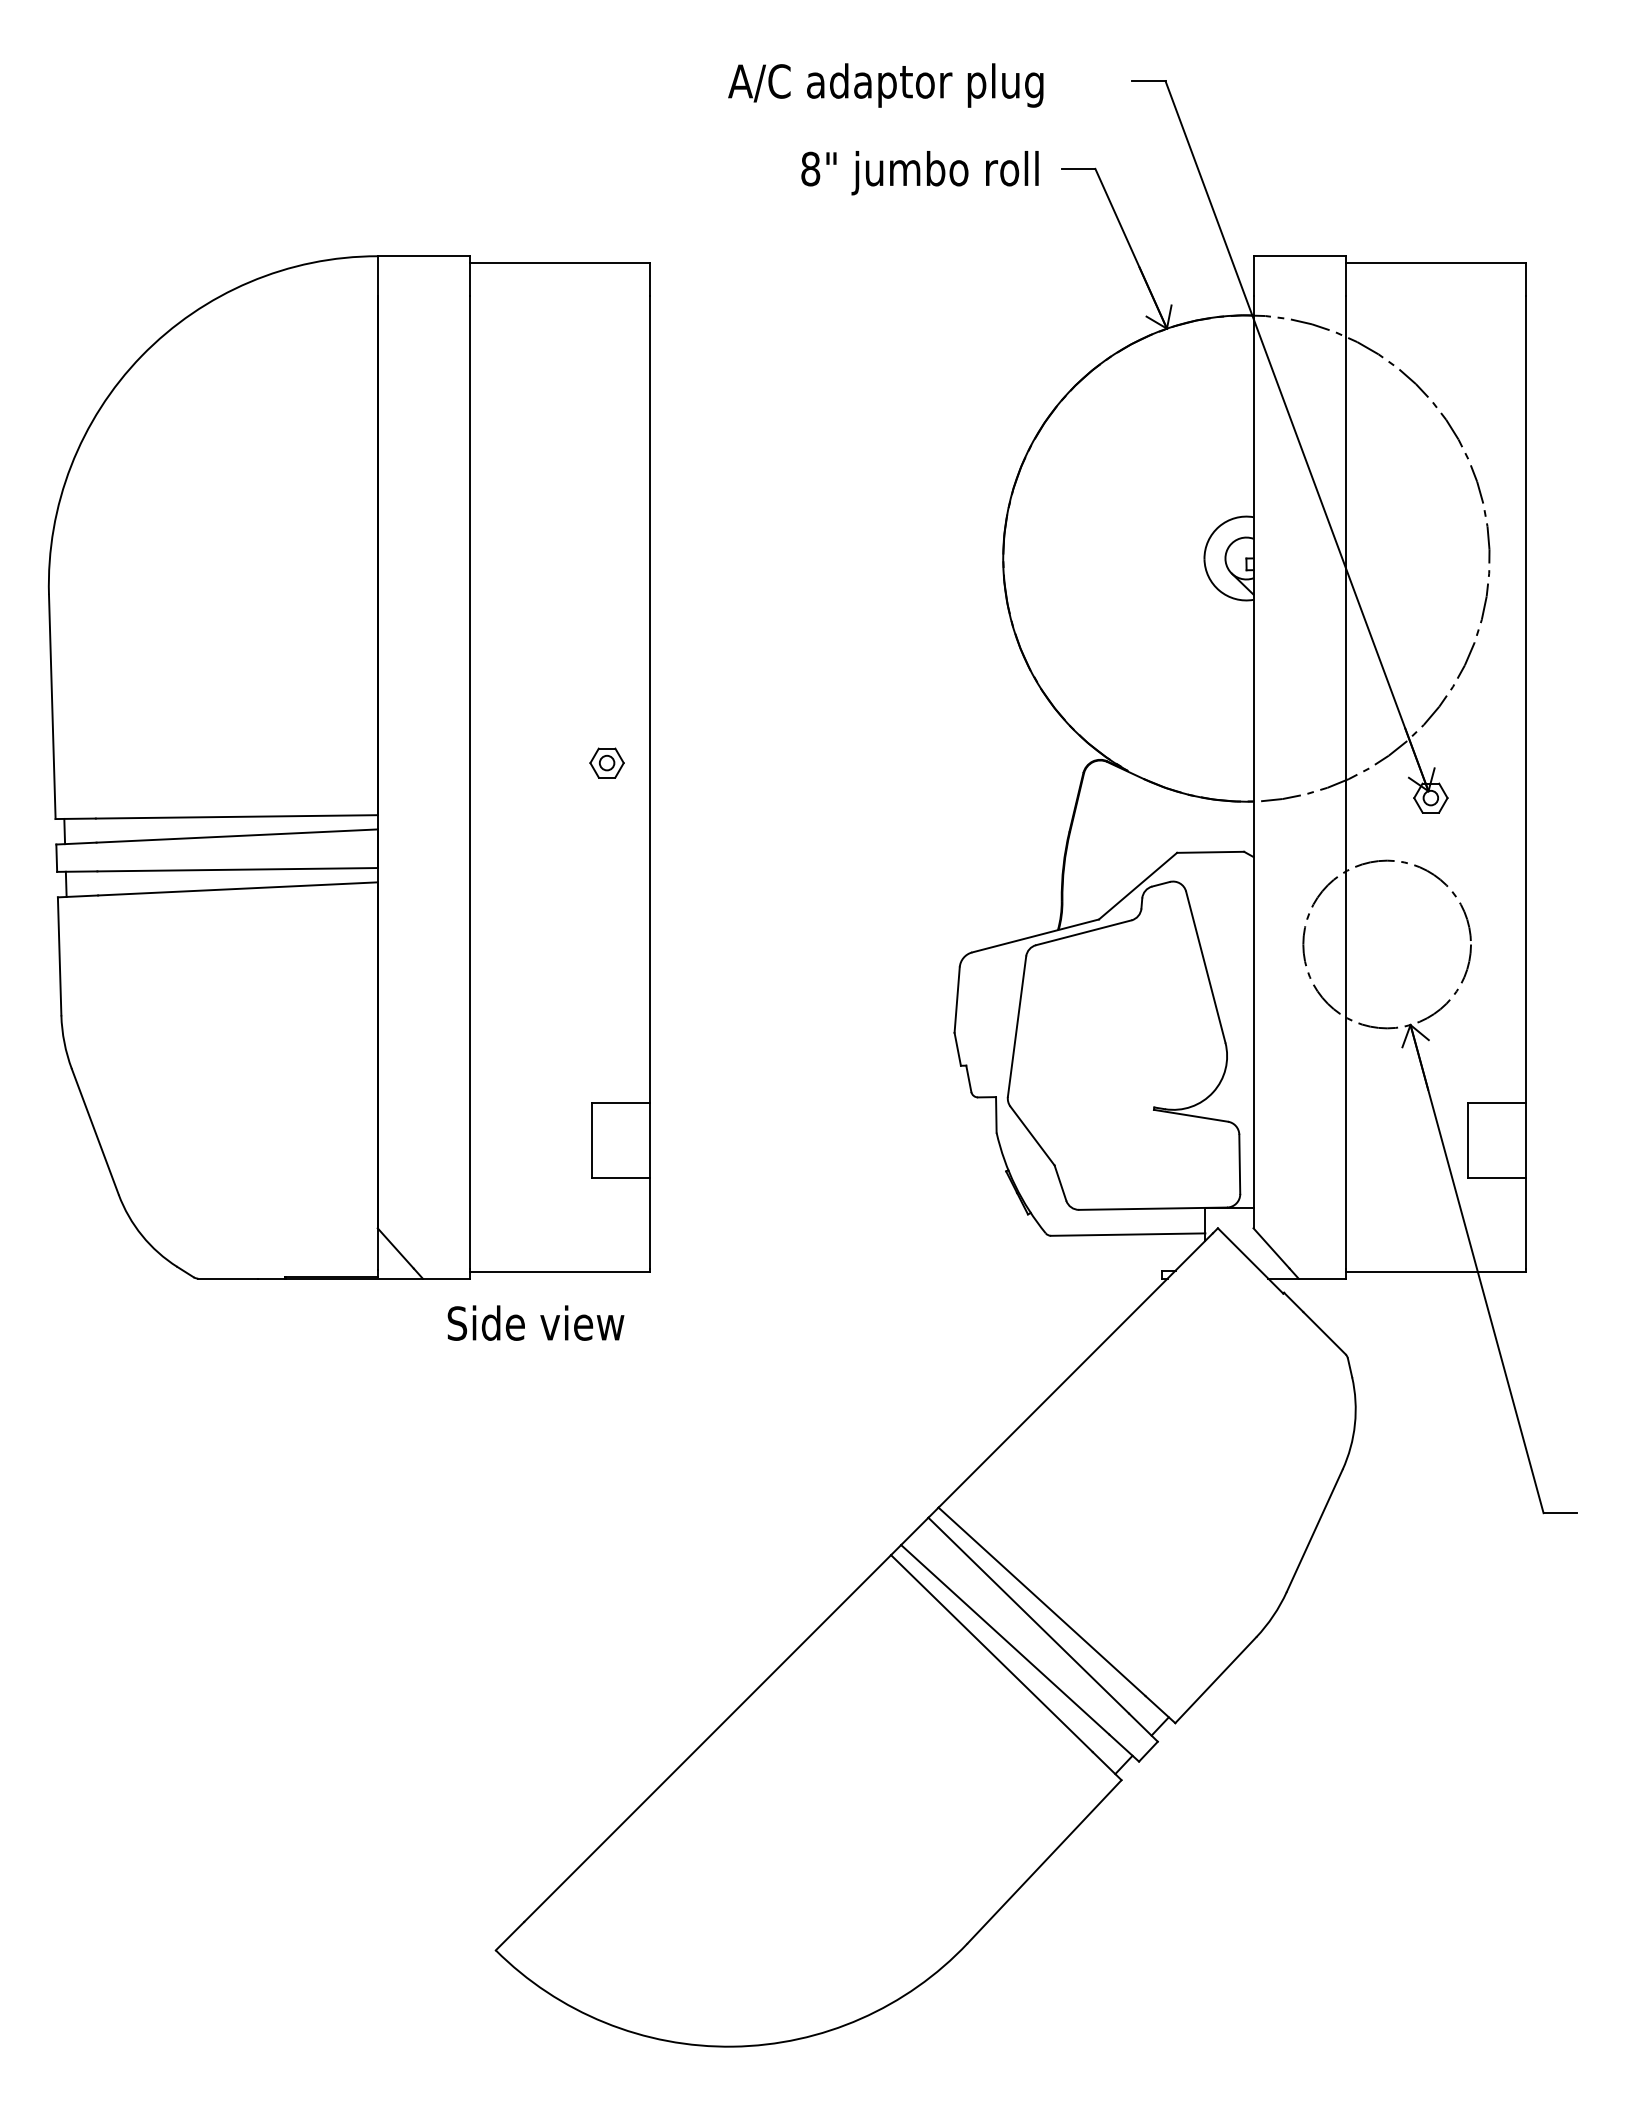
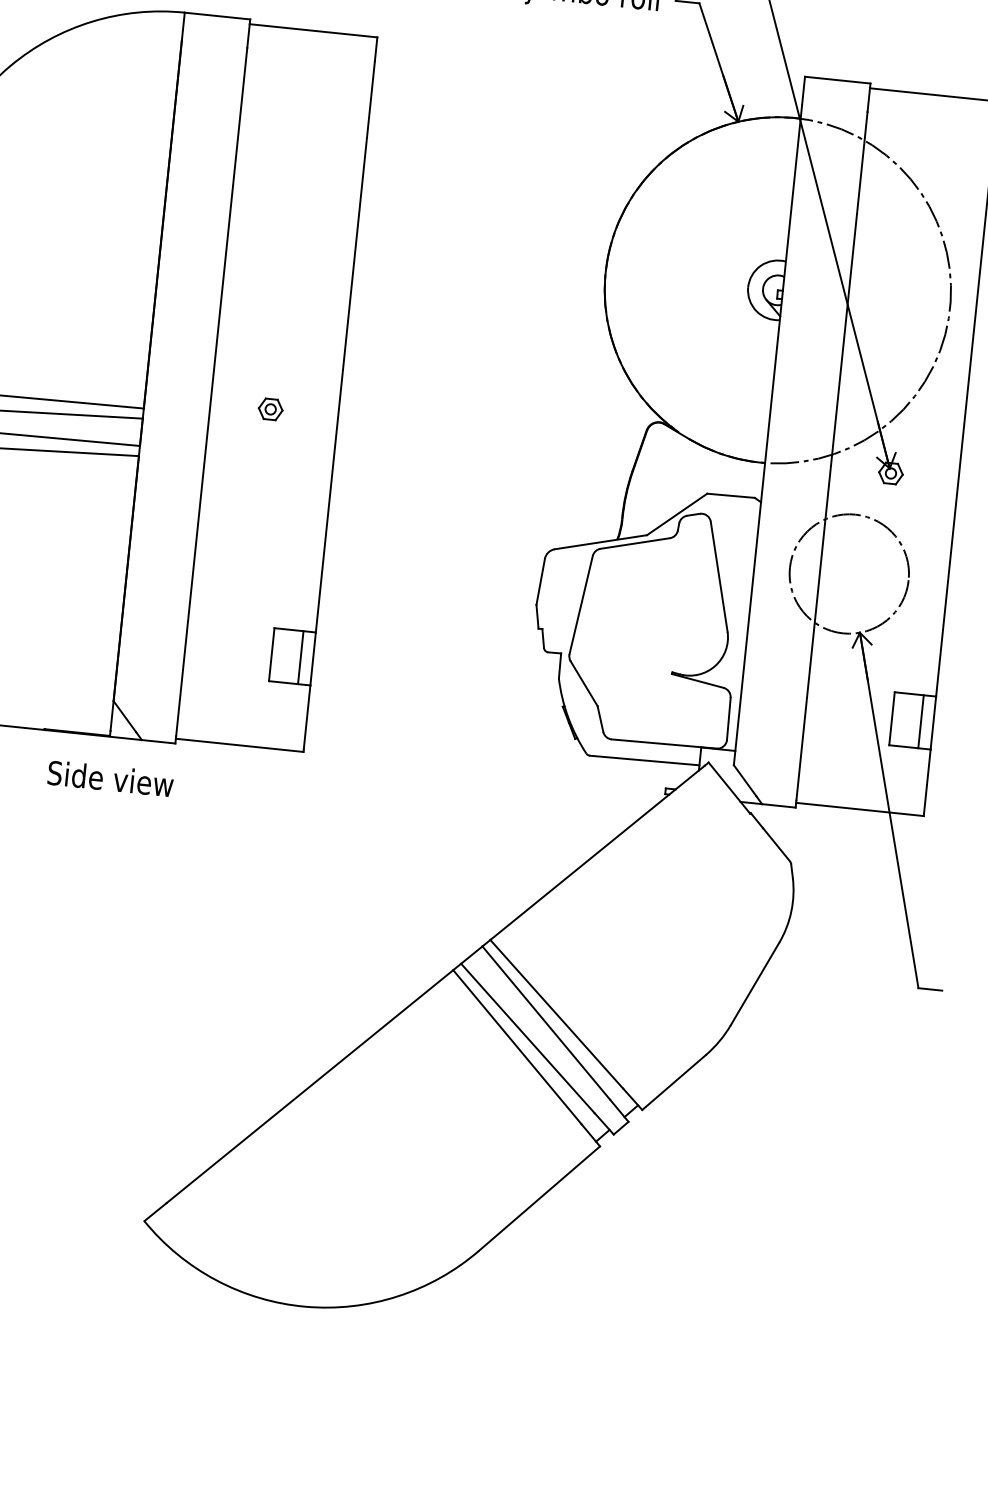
part: (606, 762) -> (270, 408), moved
line: (632, 1140) -> (300, 657), added
line: (1508, 1140) -> (920, 721), added
text: (535, 1322) -> (110, 778), moved

